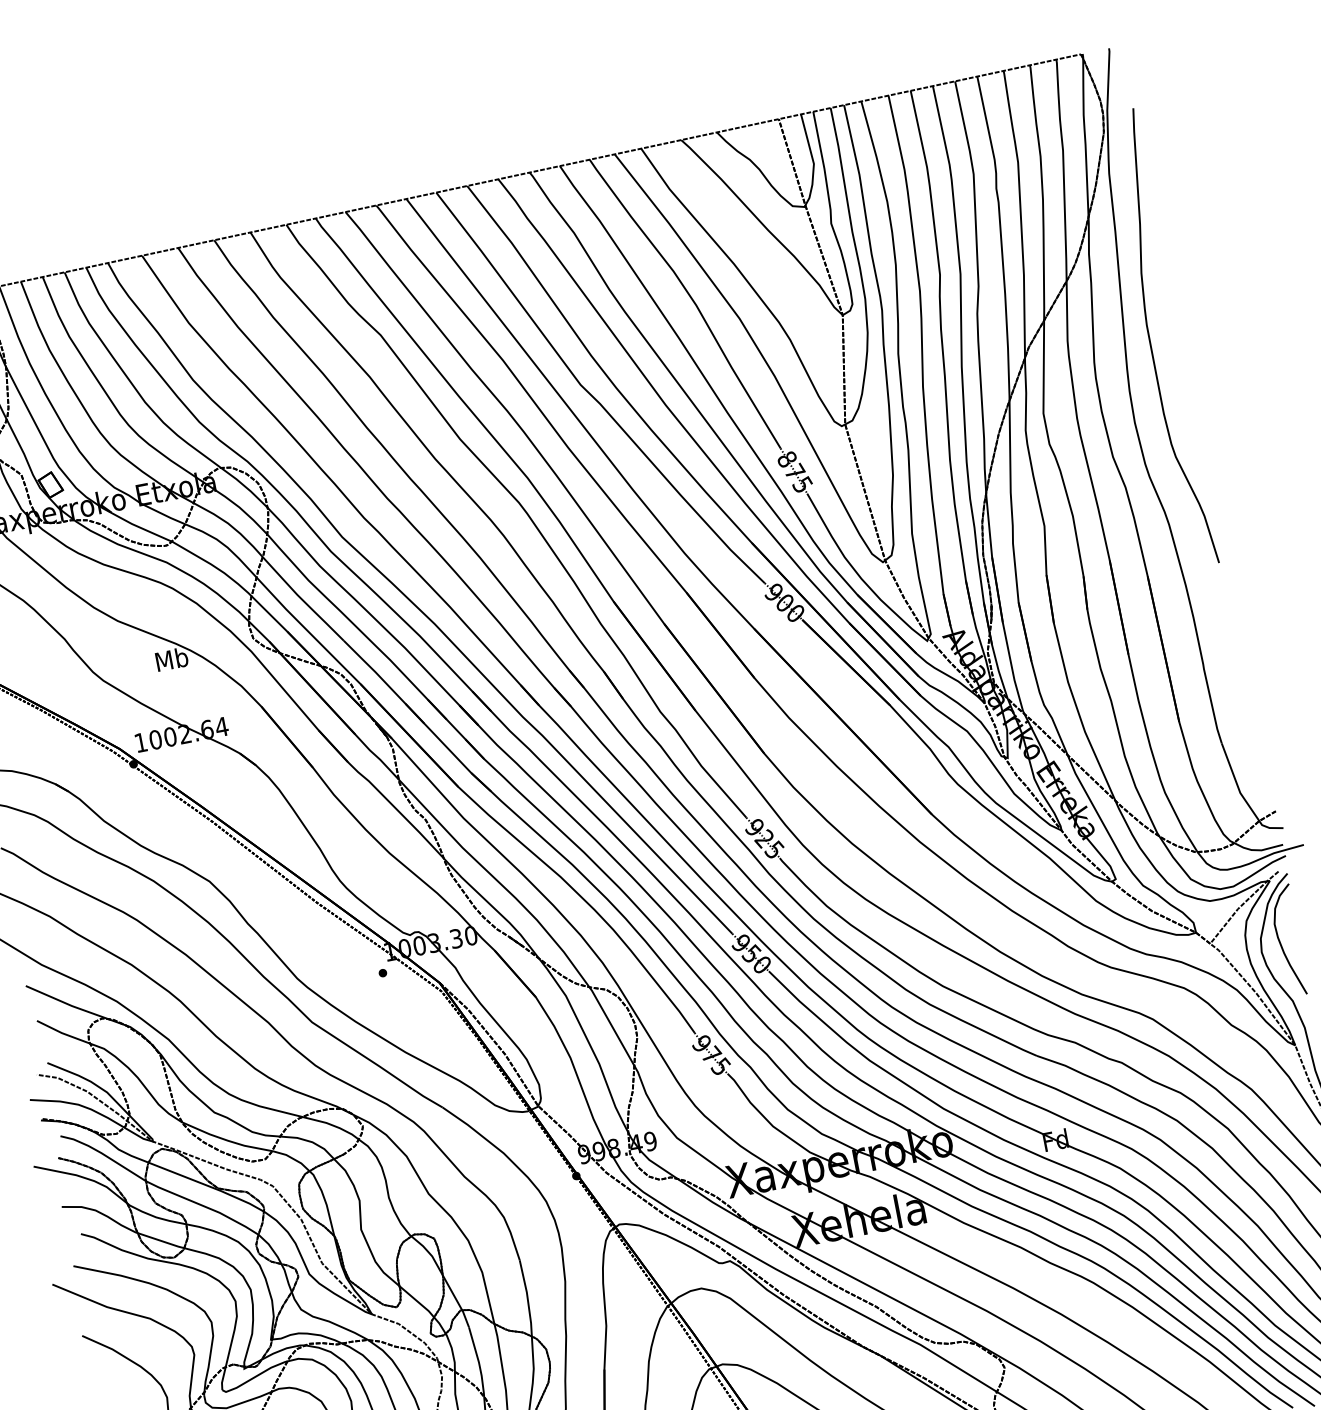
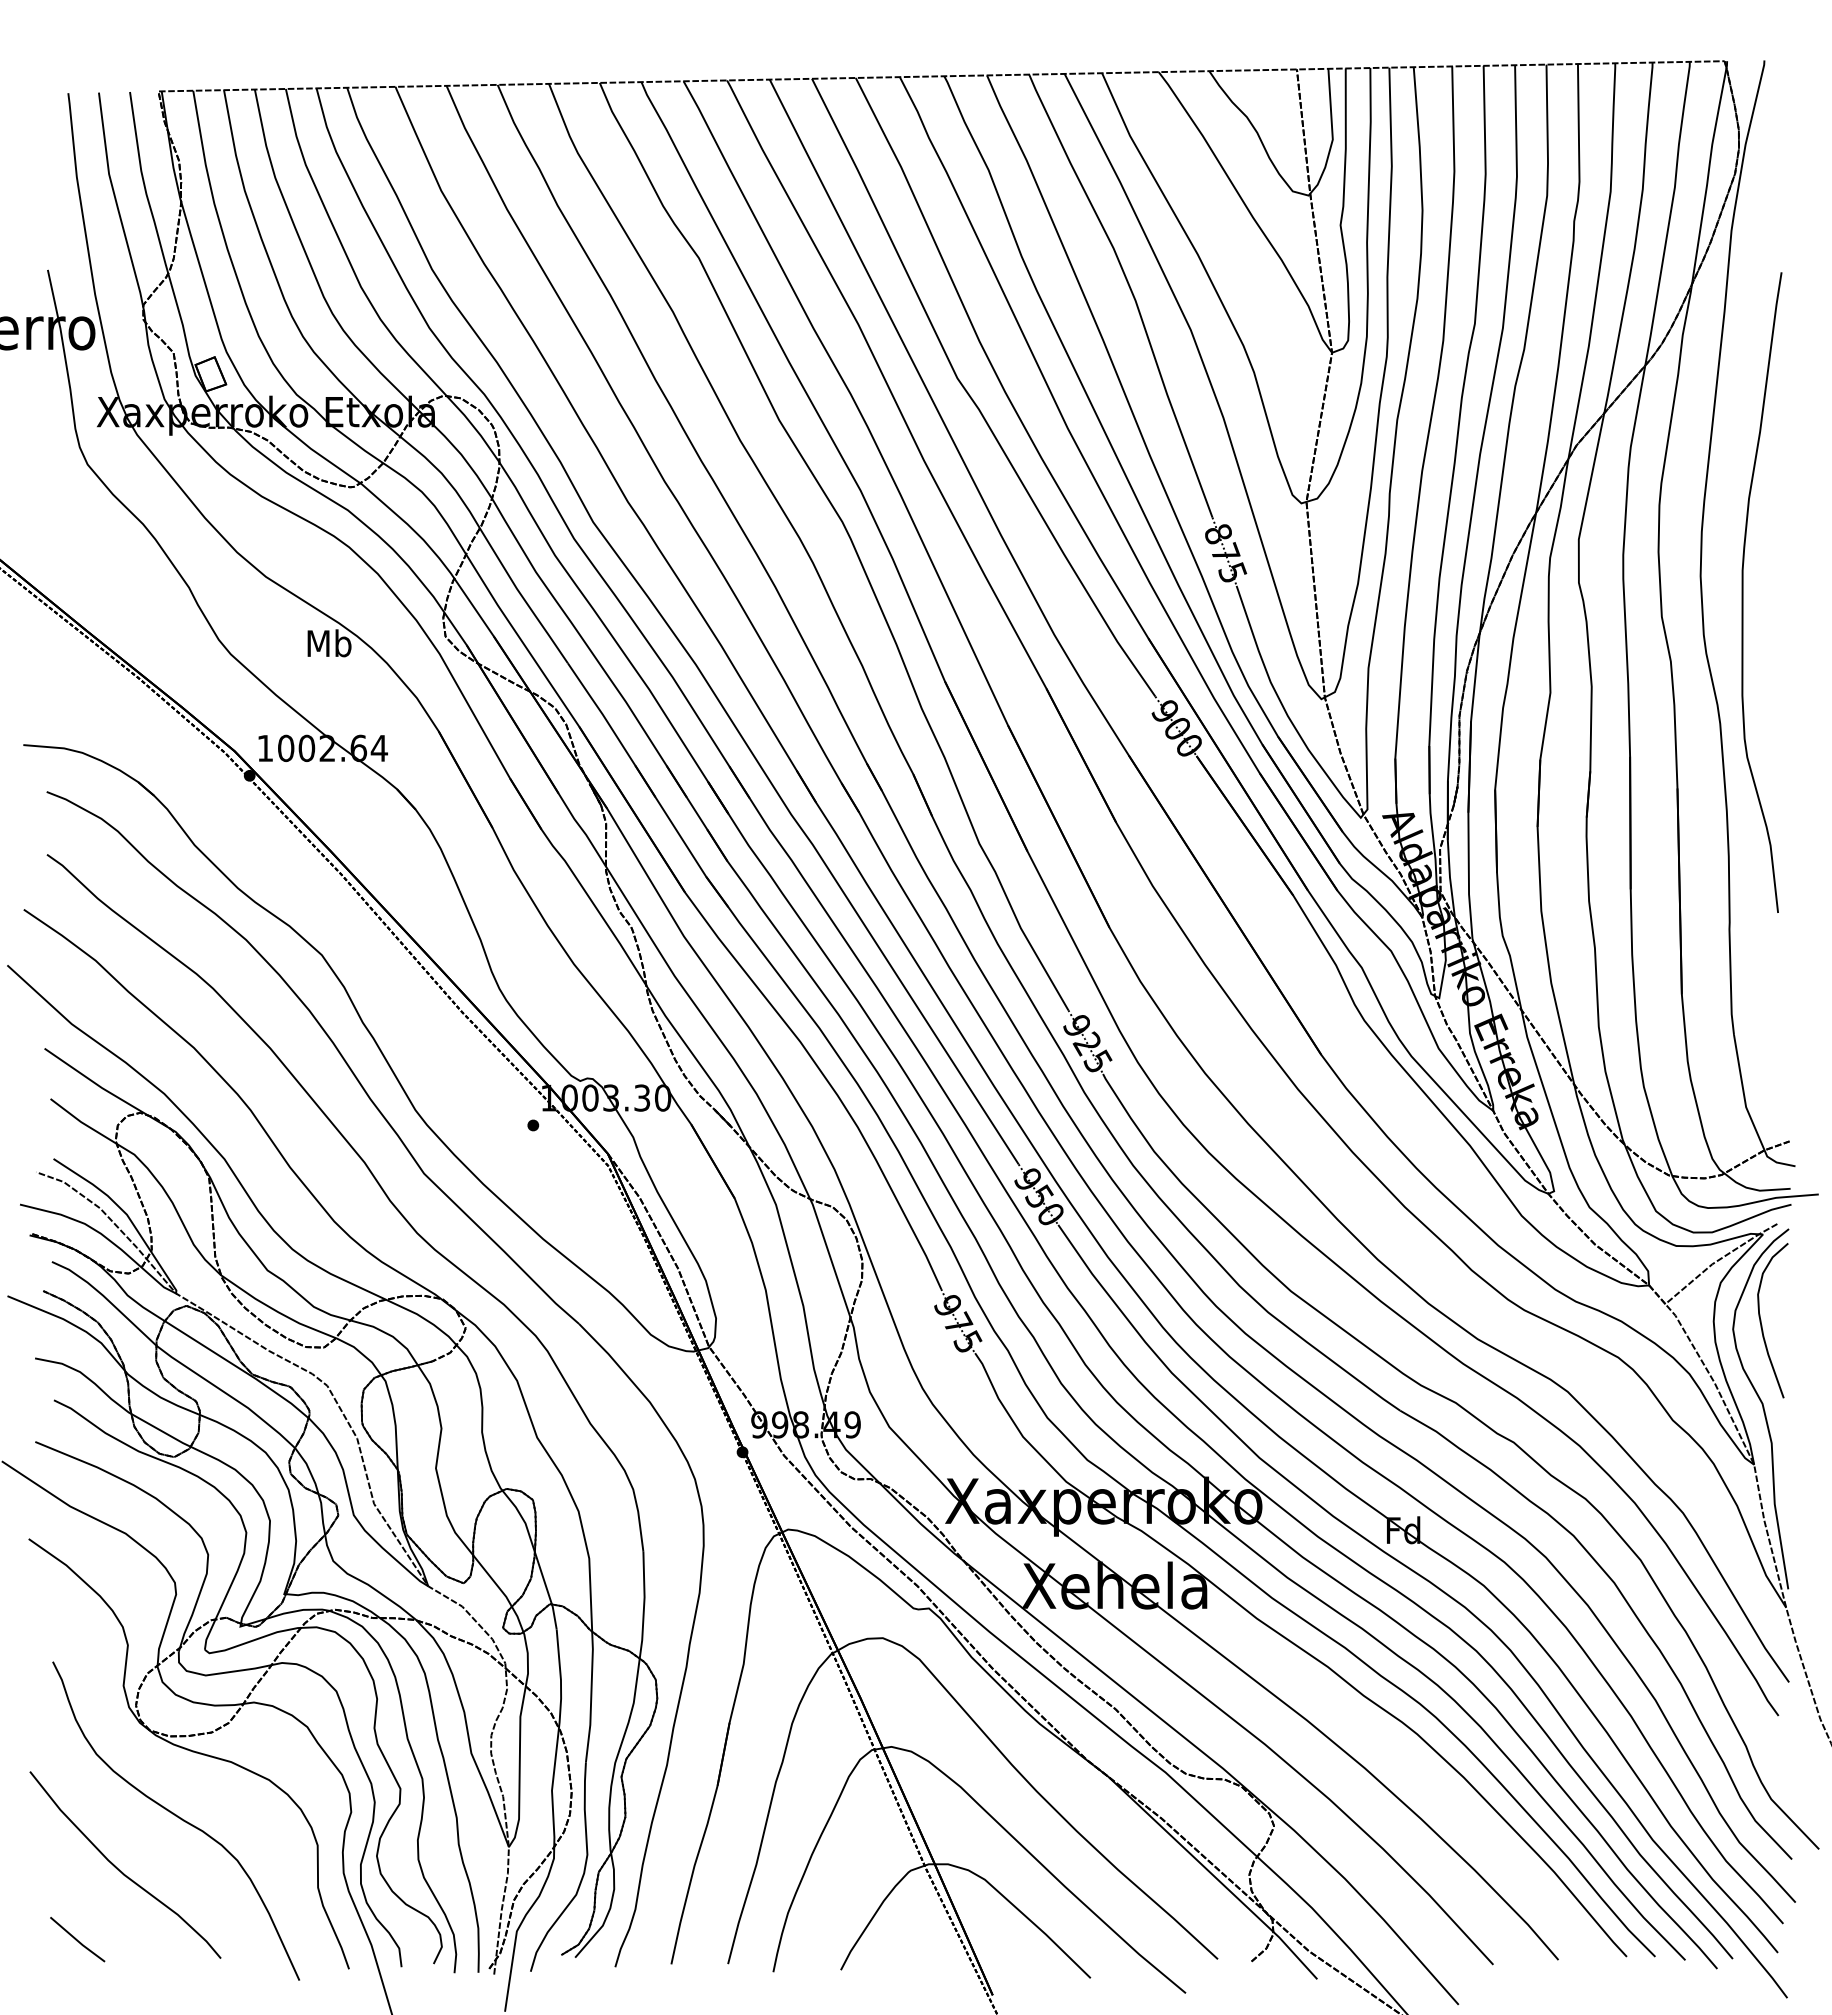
curve: (1150, 340) -> (1743, 592), moved

